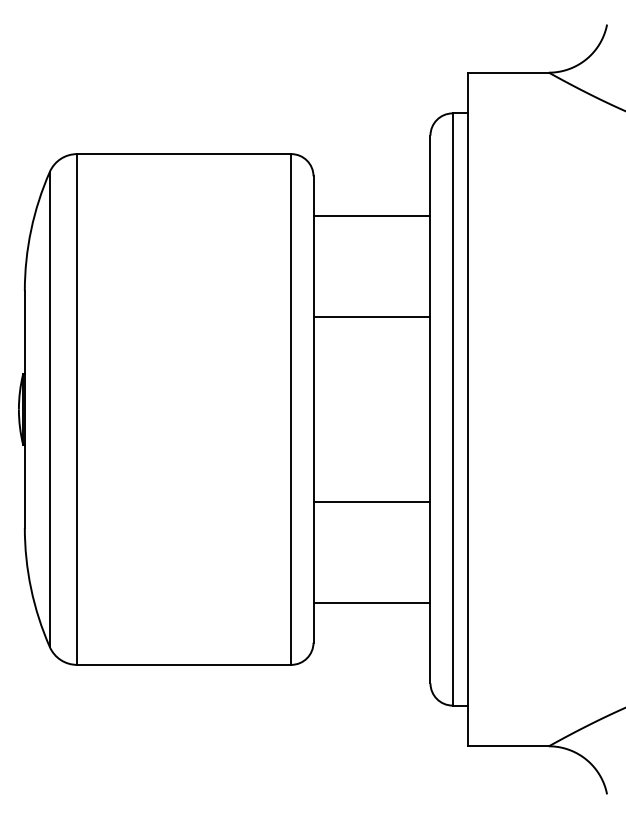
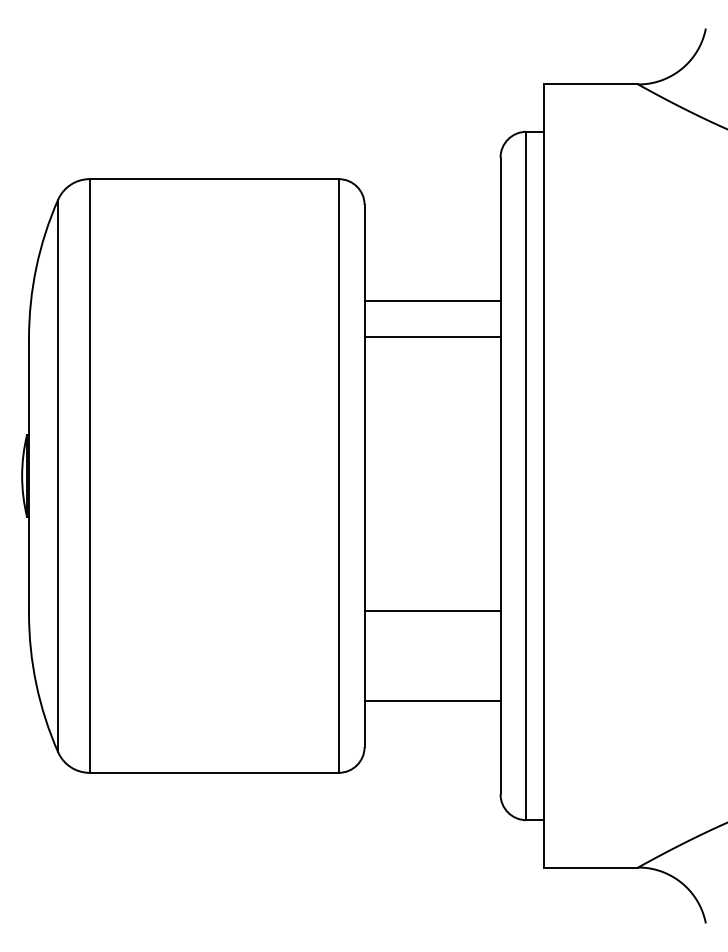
line: (371, 215) -> (432, 300), moved
line: (371, 316) -> (432, 336), moved
line: (371, 502) -> (432, 610), moved

